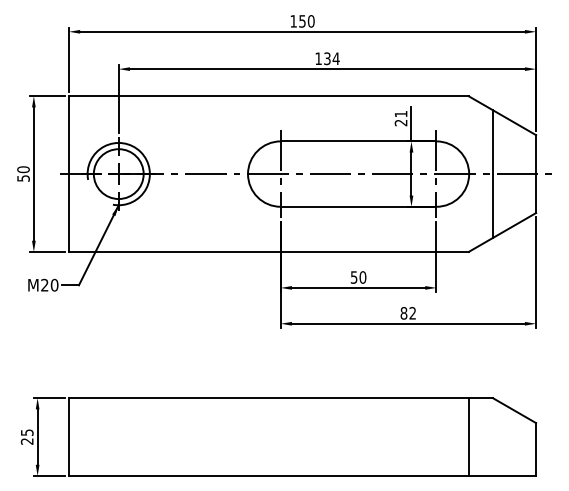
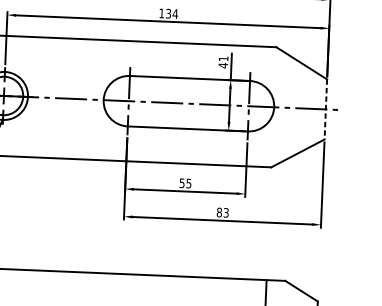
text: (400, 122) -> (222, 65), 21 -> 41
line: (492, 173) -> (292, 107), removed
line: (536, 174) -> (326, 109), solid -> dashed
text: (362, 277) -> (188, 183), 50 -> 55
text: (412, 313) -> (226, 212), 82 -> 83

